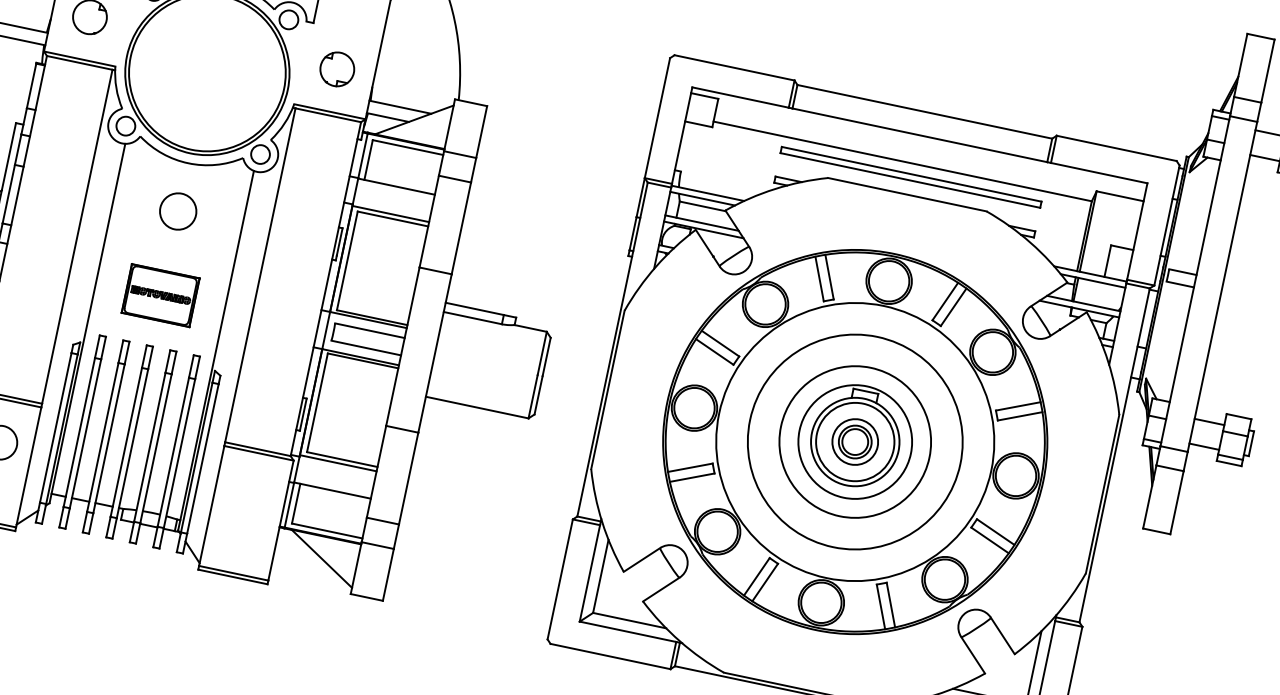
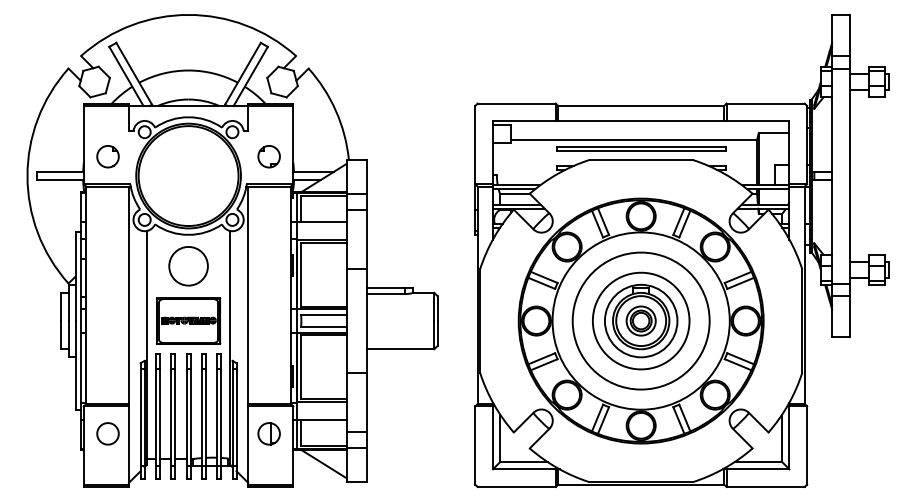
circle: (178, 210) -> (188, 265), size x1.67
part: (160, 294) -> (188, 320), size x1.43
part: (246, 494) -> (268, 433), added

